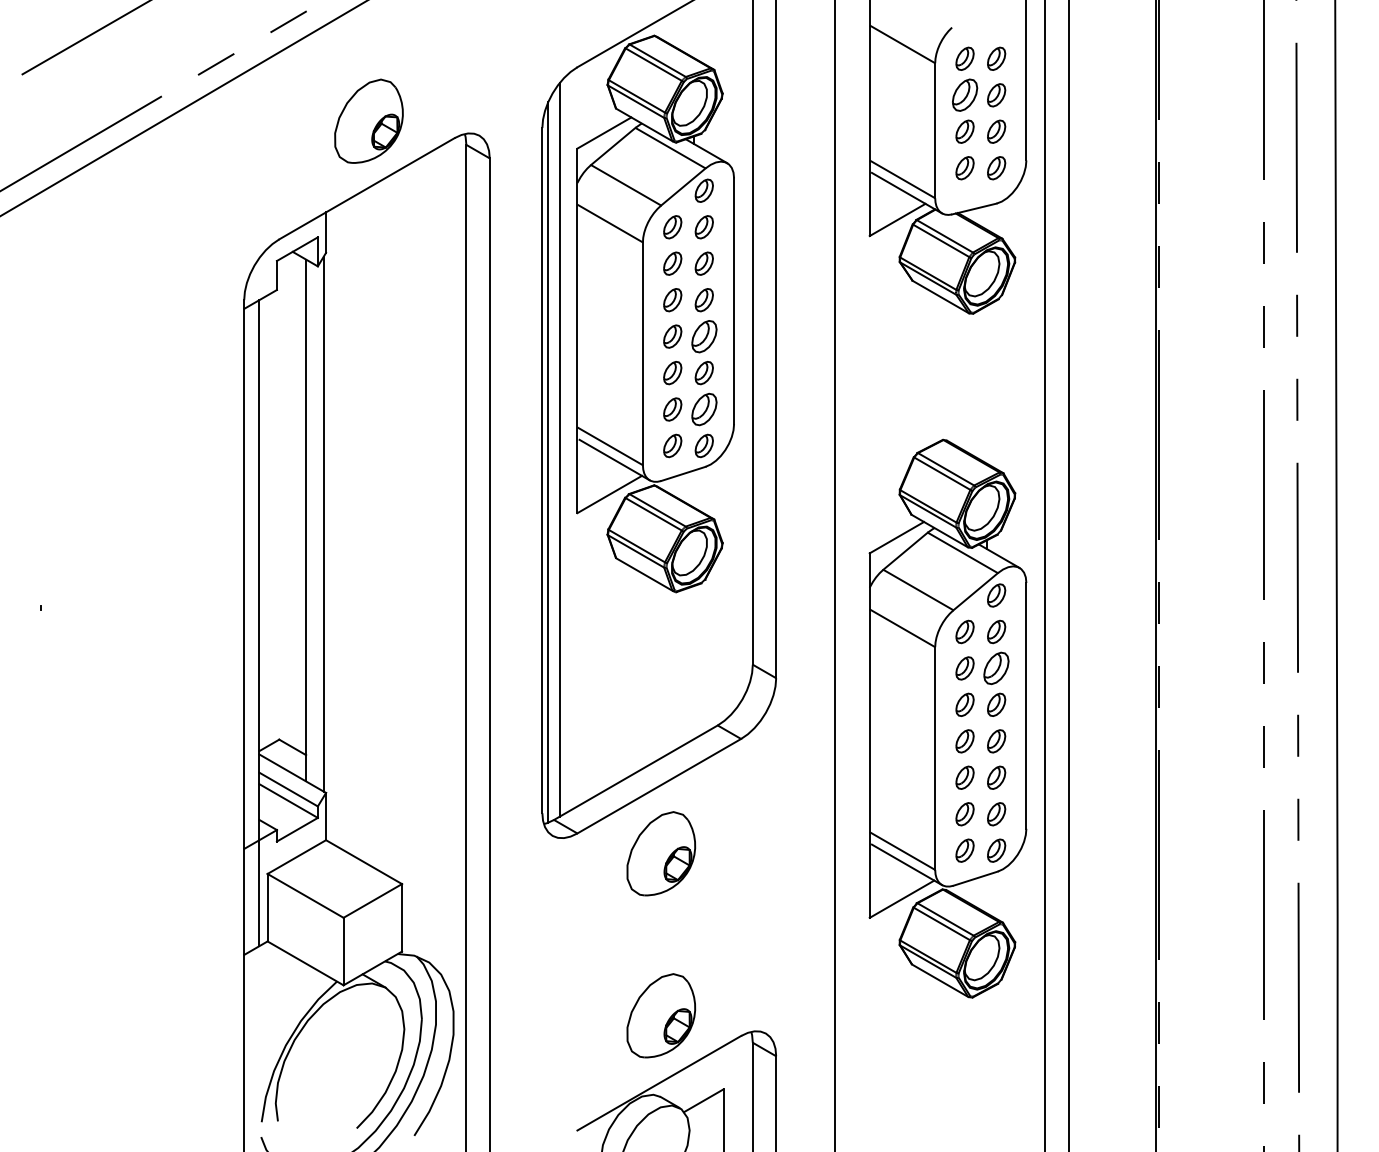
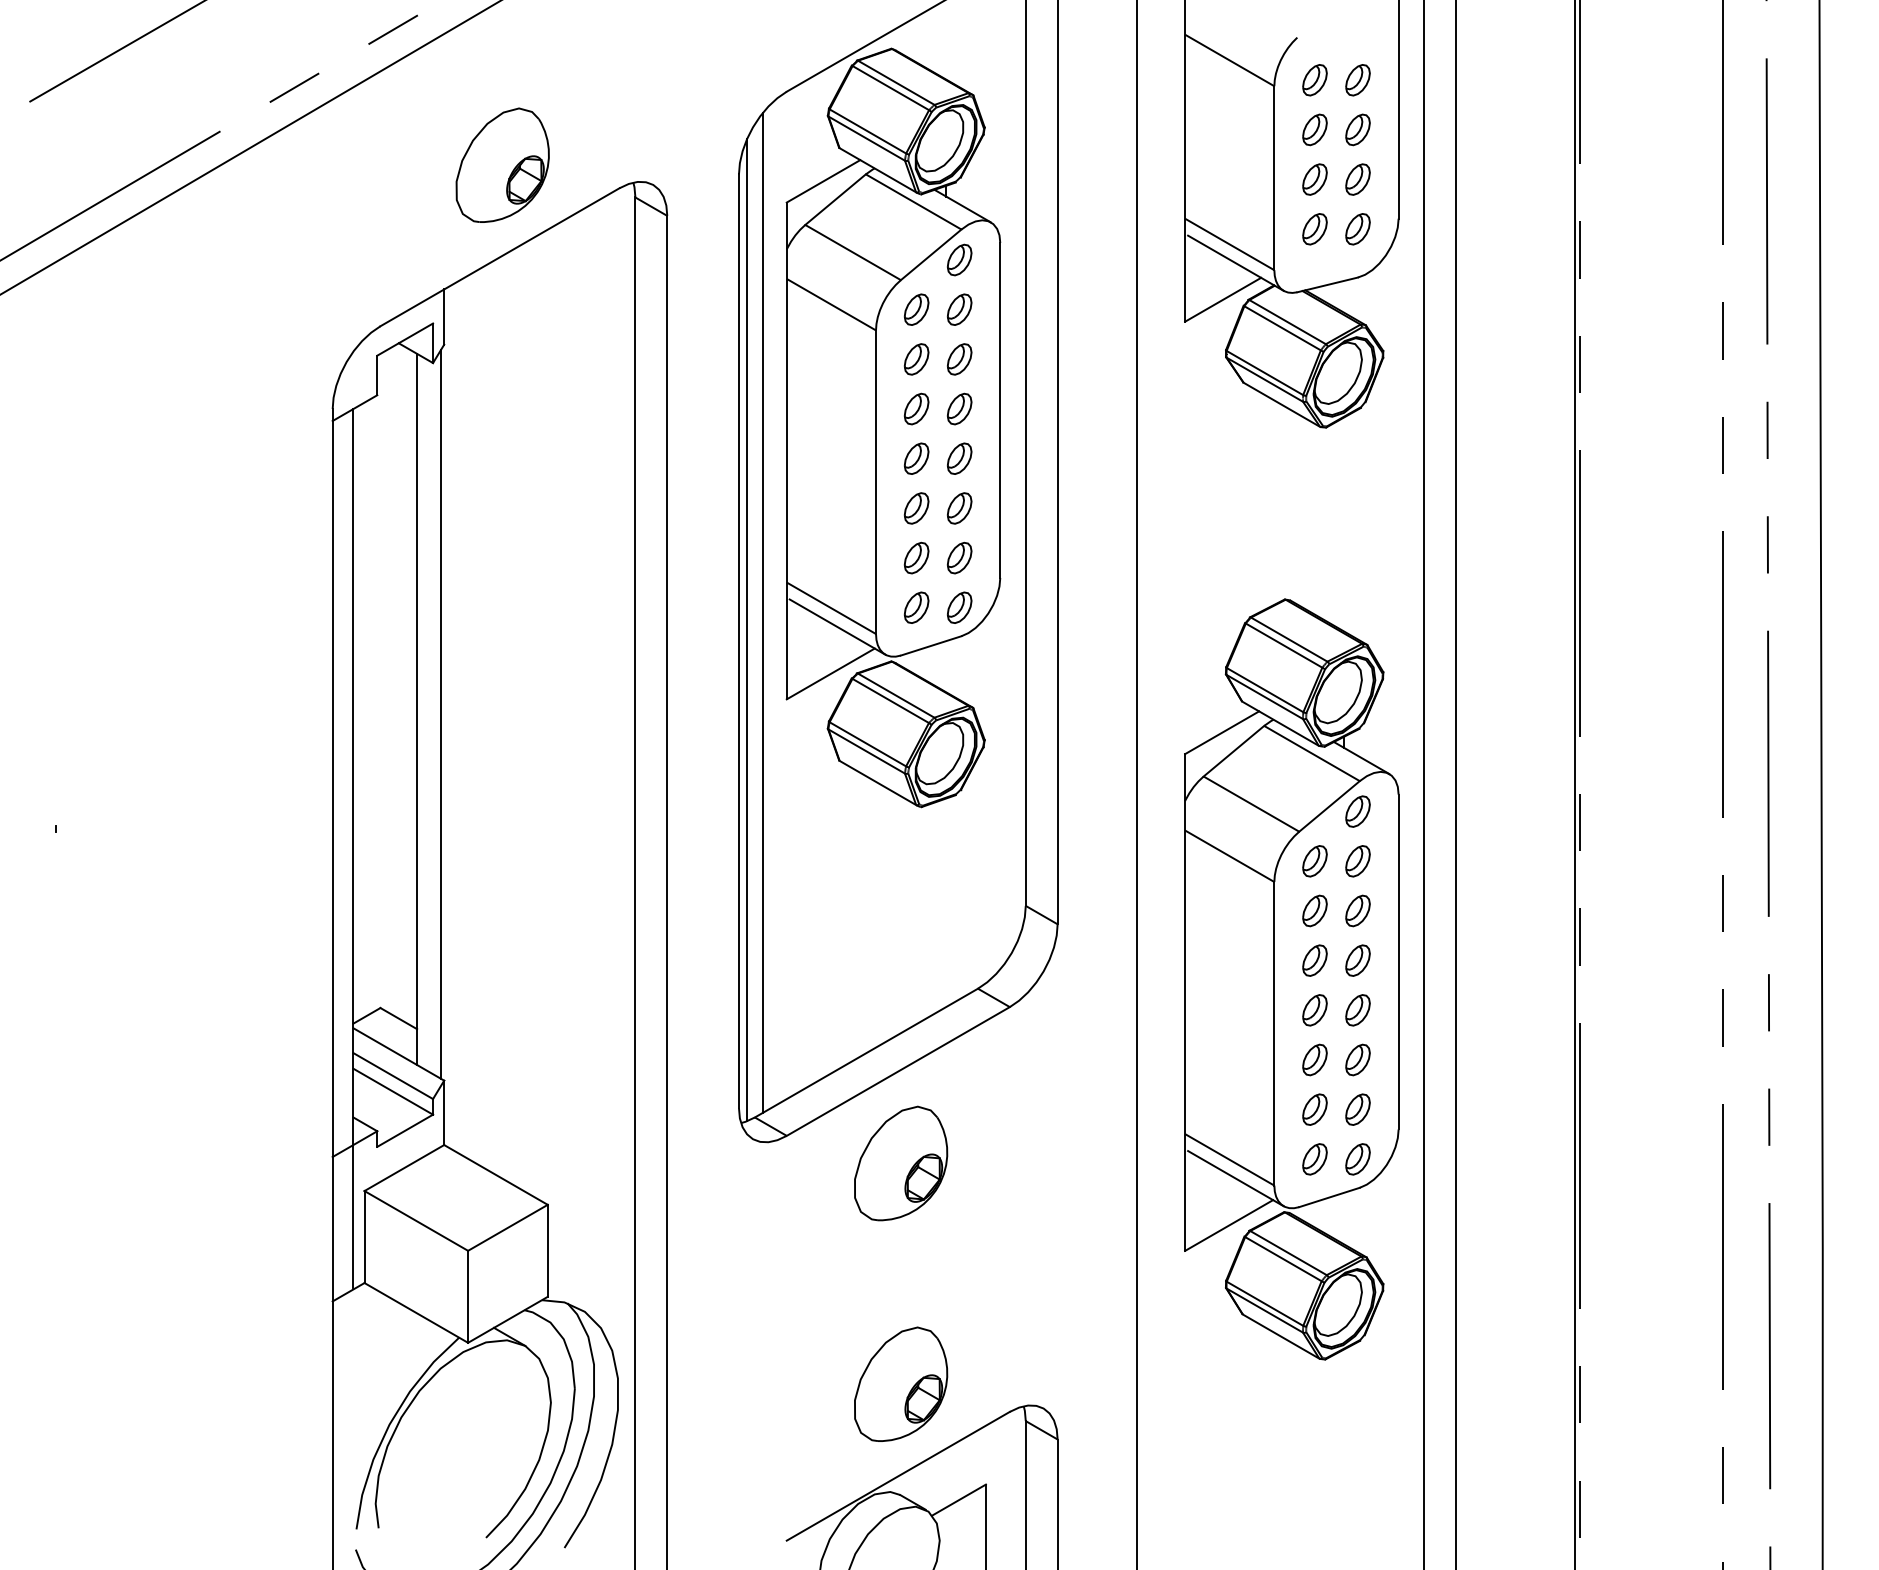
part: (964, 95) -> (1314, 130), size x0.71
part: (703, 336) -> (958, 458), size x0.71
part: (703, 409) -> (958, 558), size x0.71
part: (996, 668) -> (1357, 911), size x0.71

